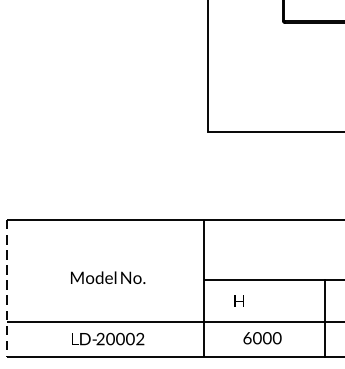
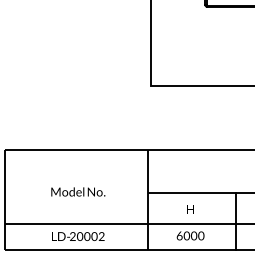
line: (6, 289) -> (4, 200), dashed -> solid
text: (238, 301) -> (190, 209), moved

